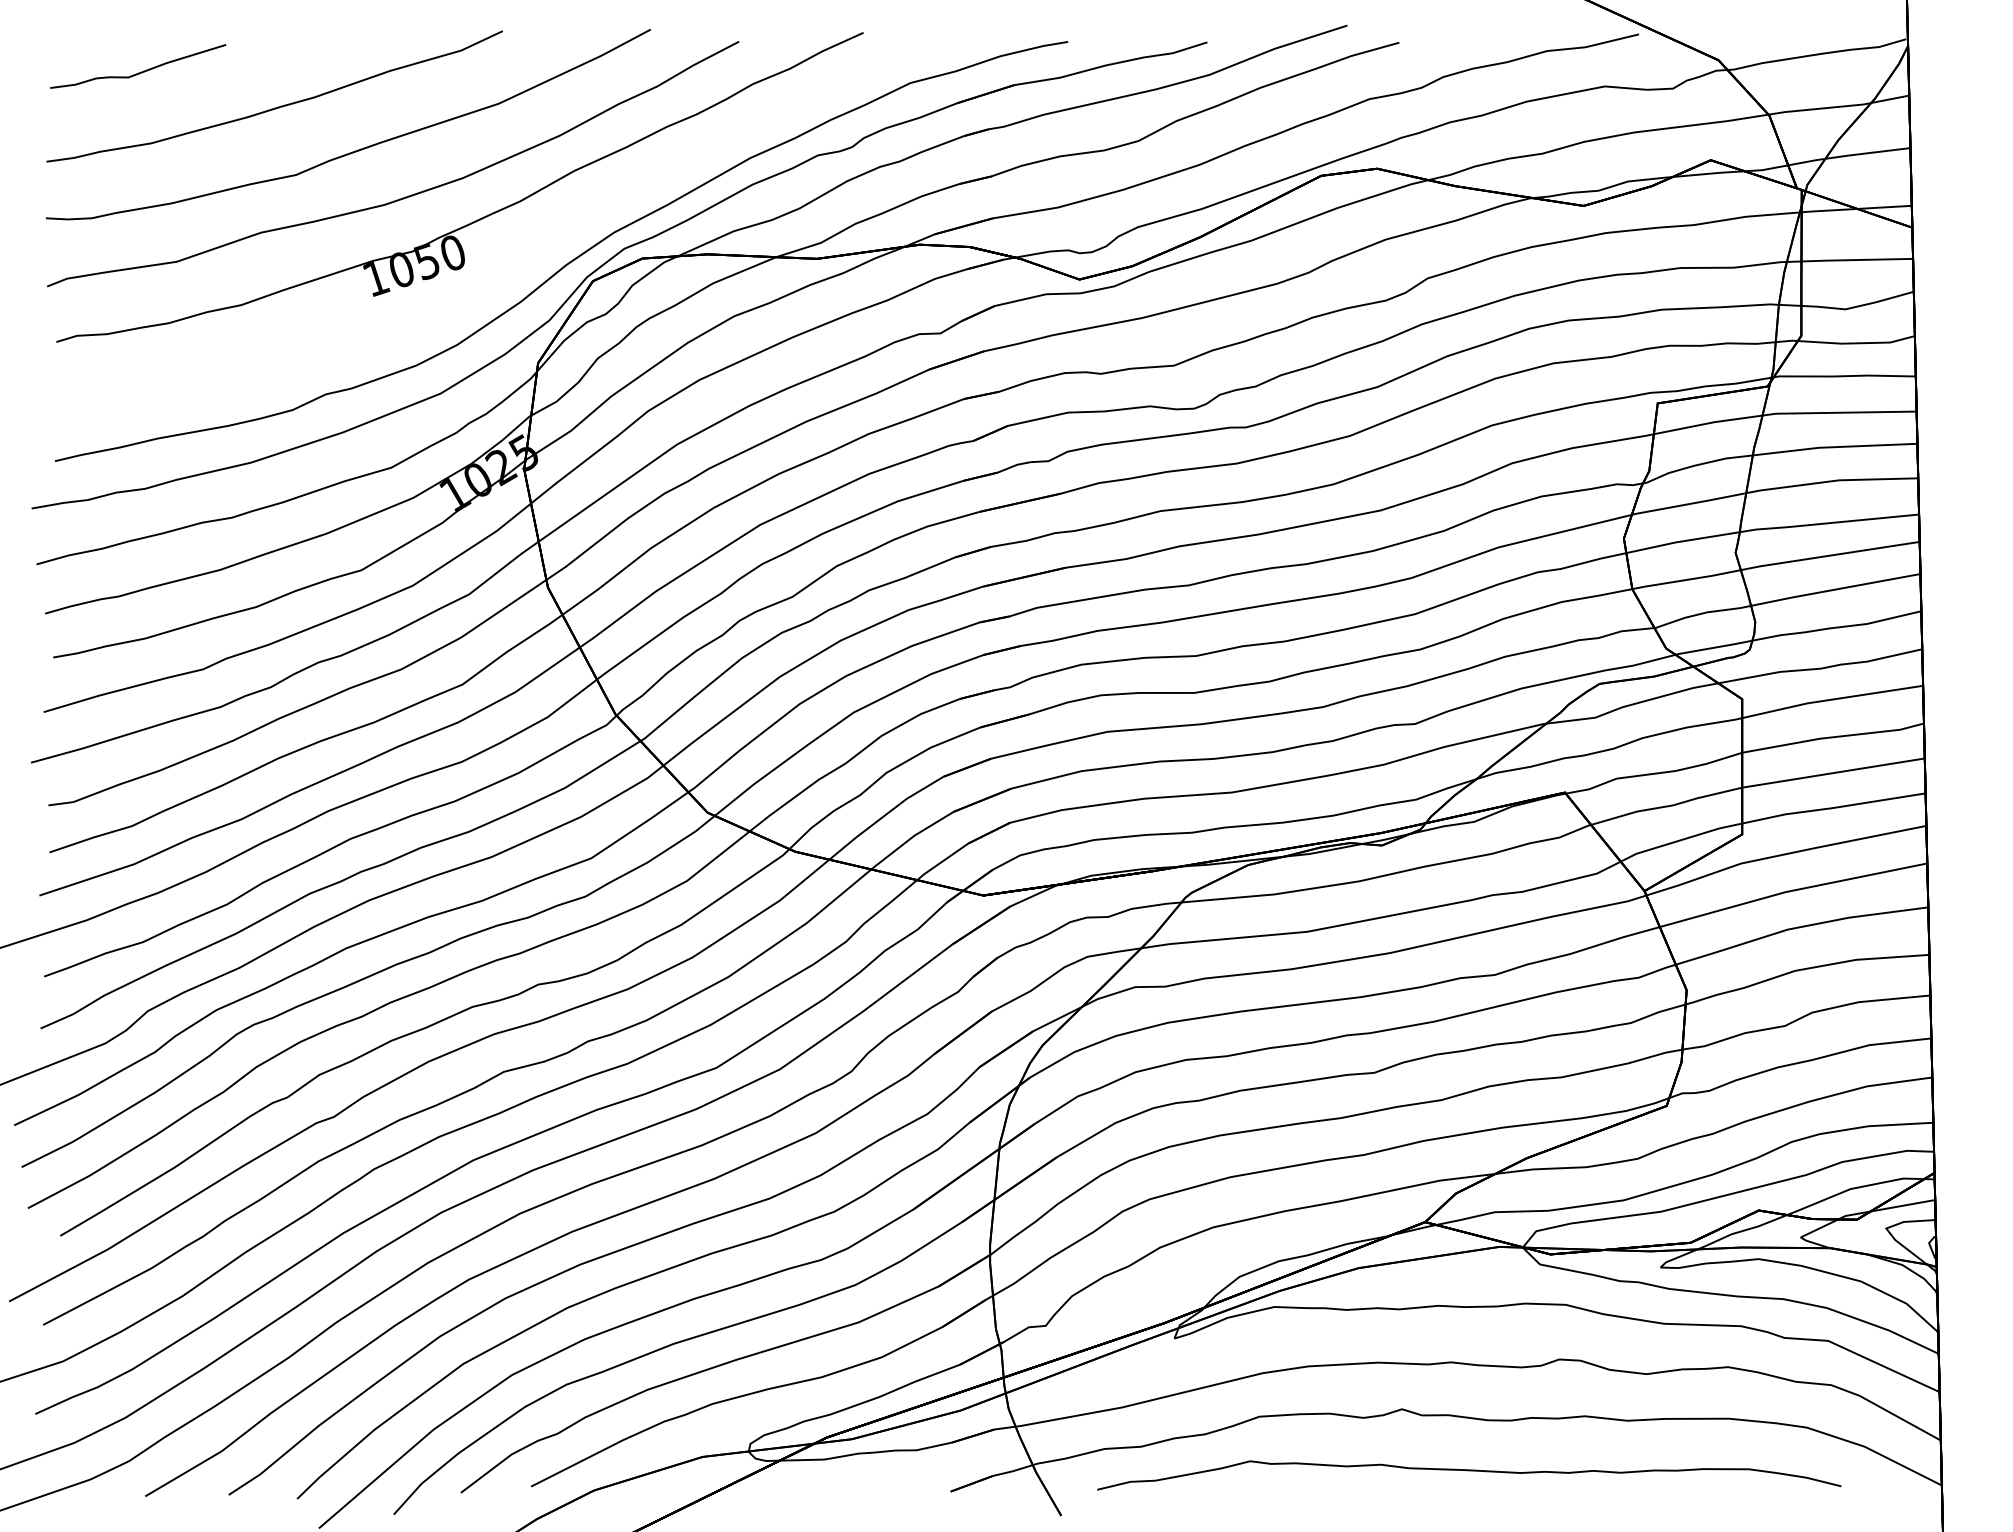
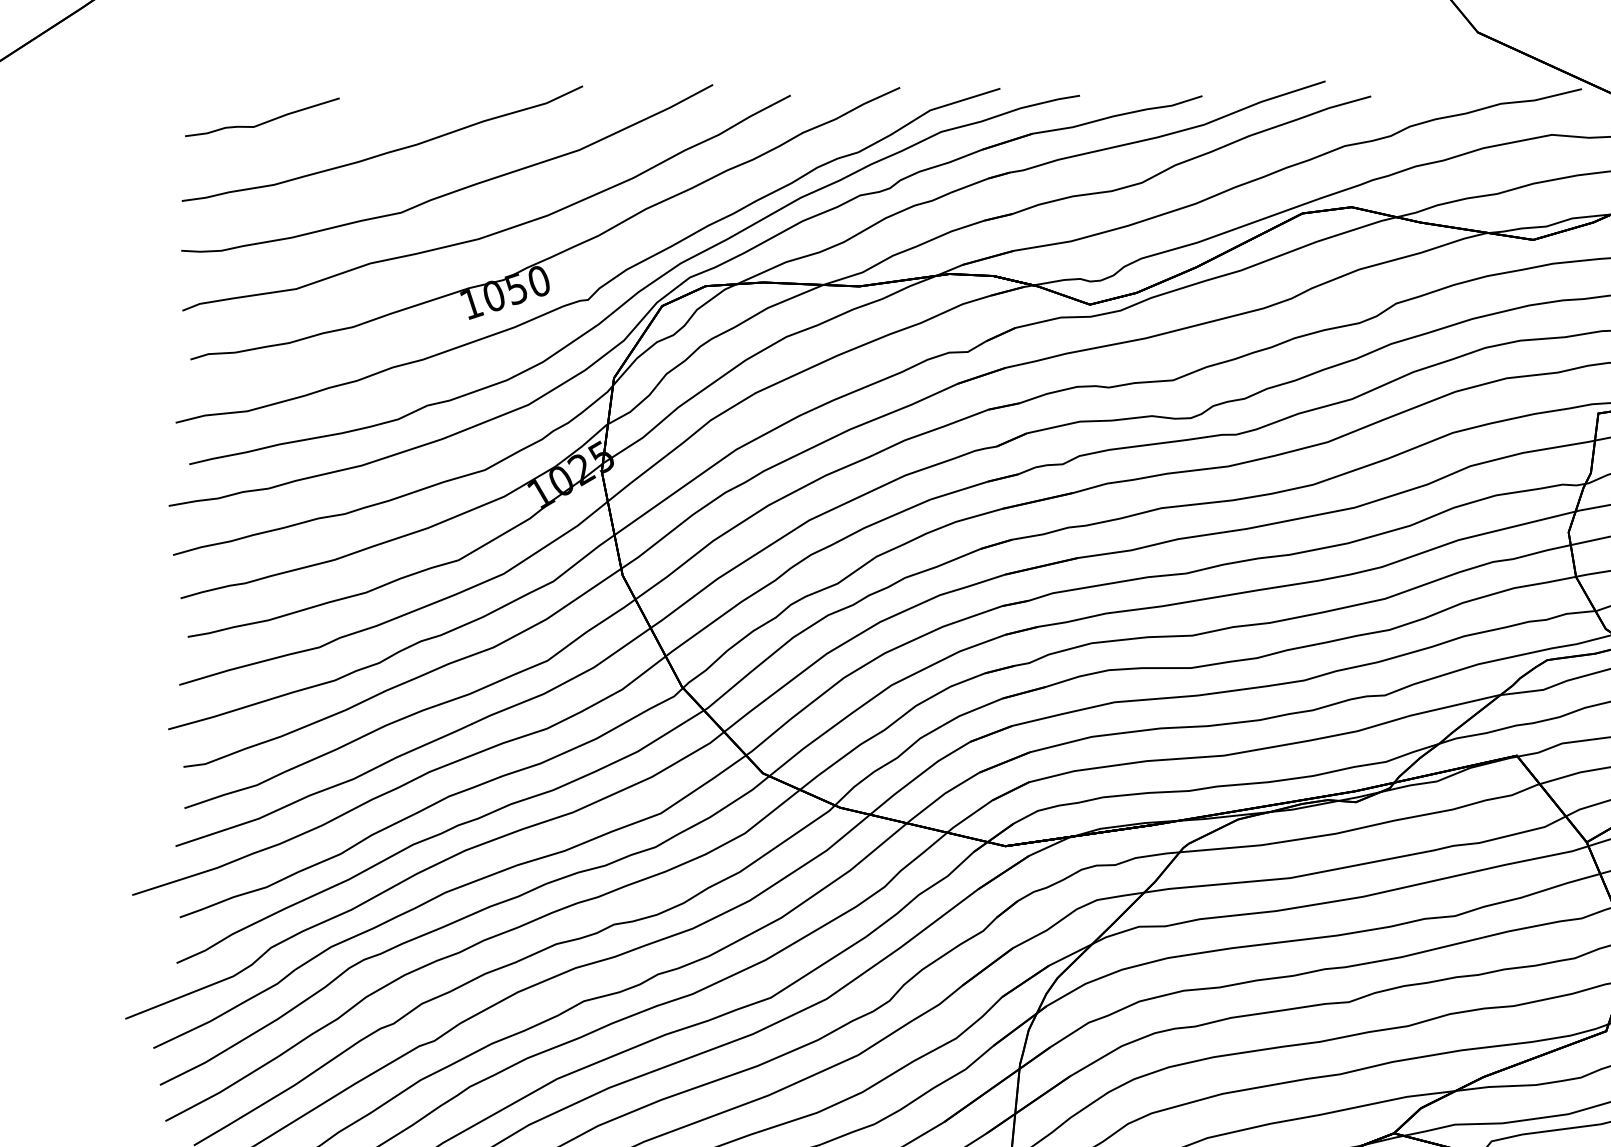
curve: (530, 253) -> (607, 281), added

